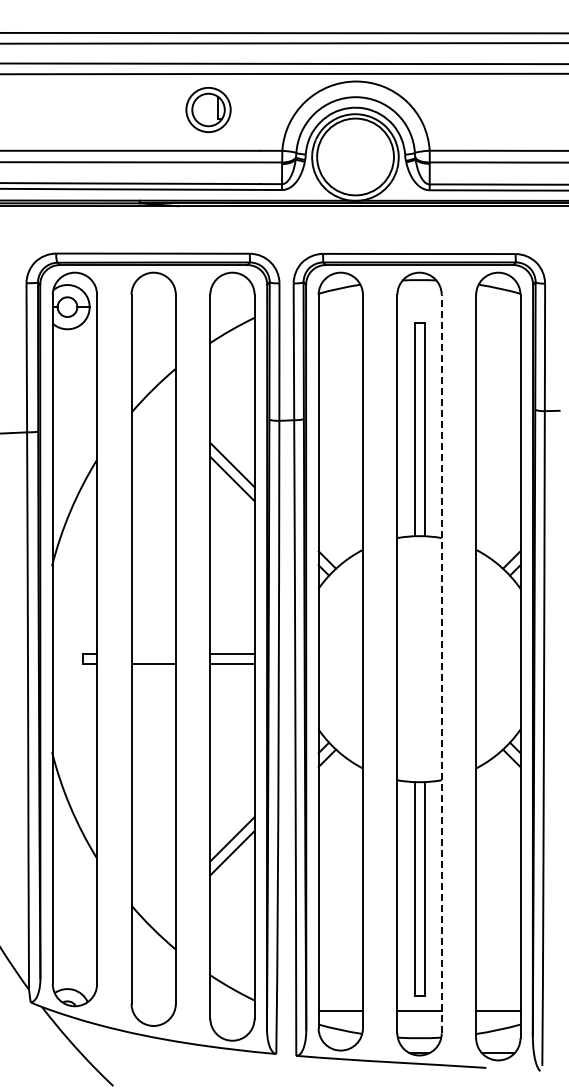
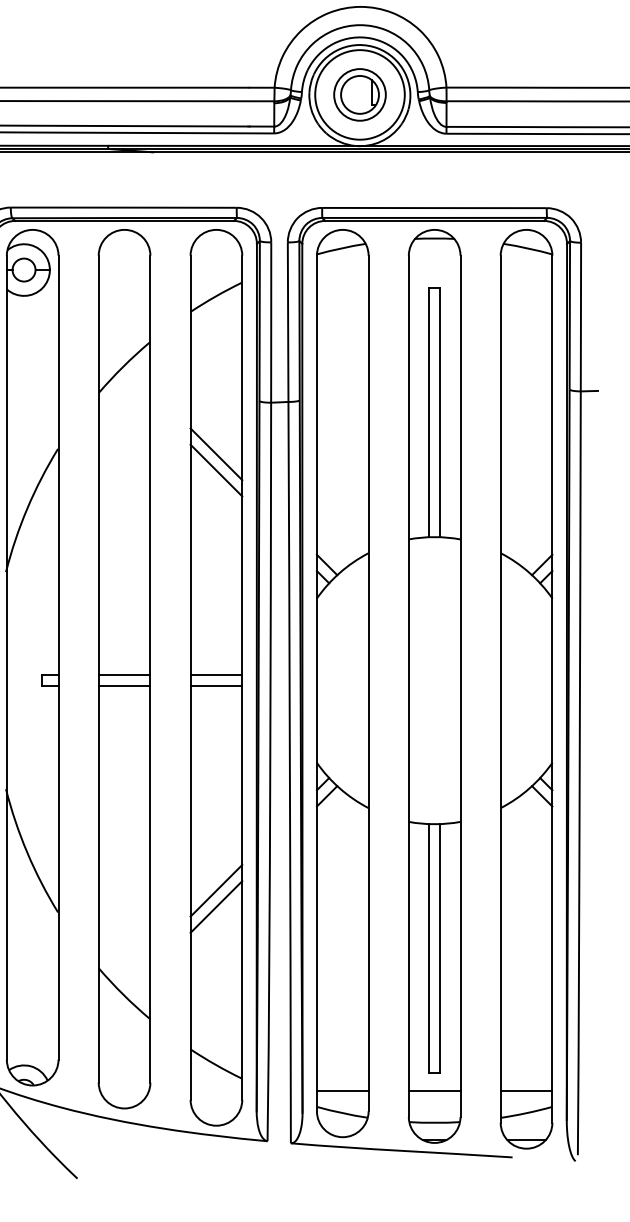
part: (208, 109) -> (359, 94), moved
line: (153, 654) -> (124, 675), added
line: (441, 663) -> (460, 685), dashed -> solid

